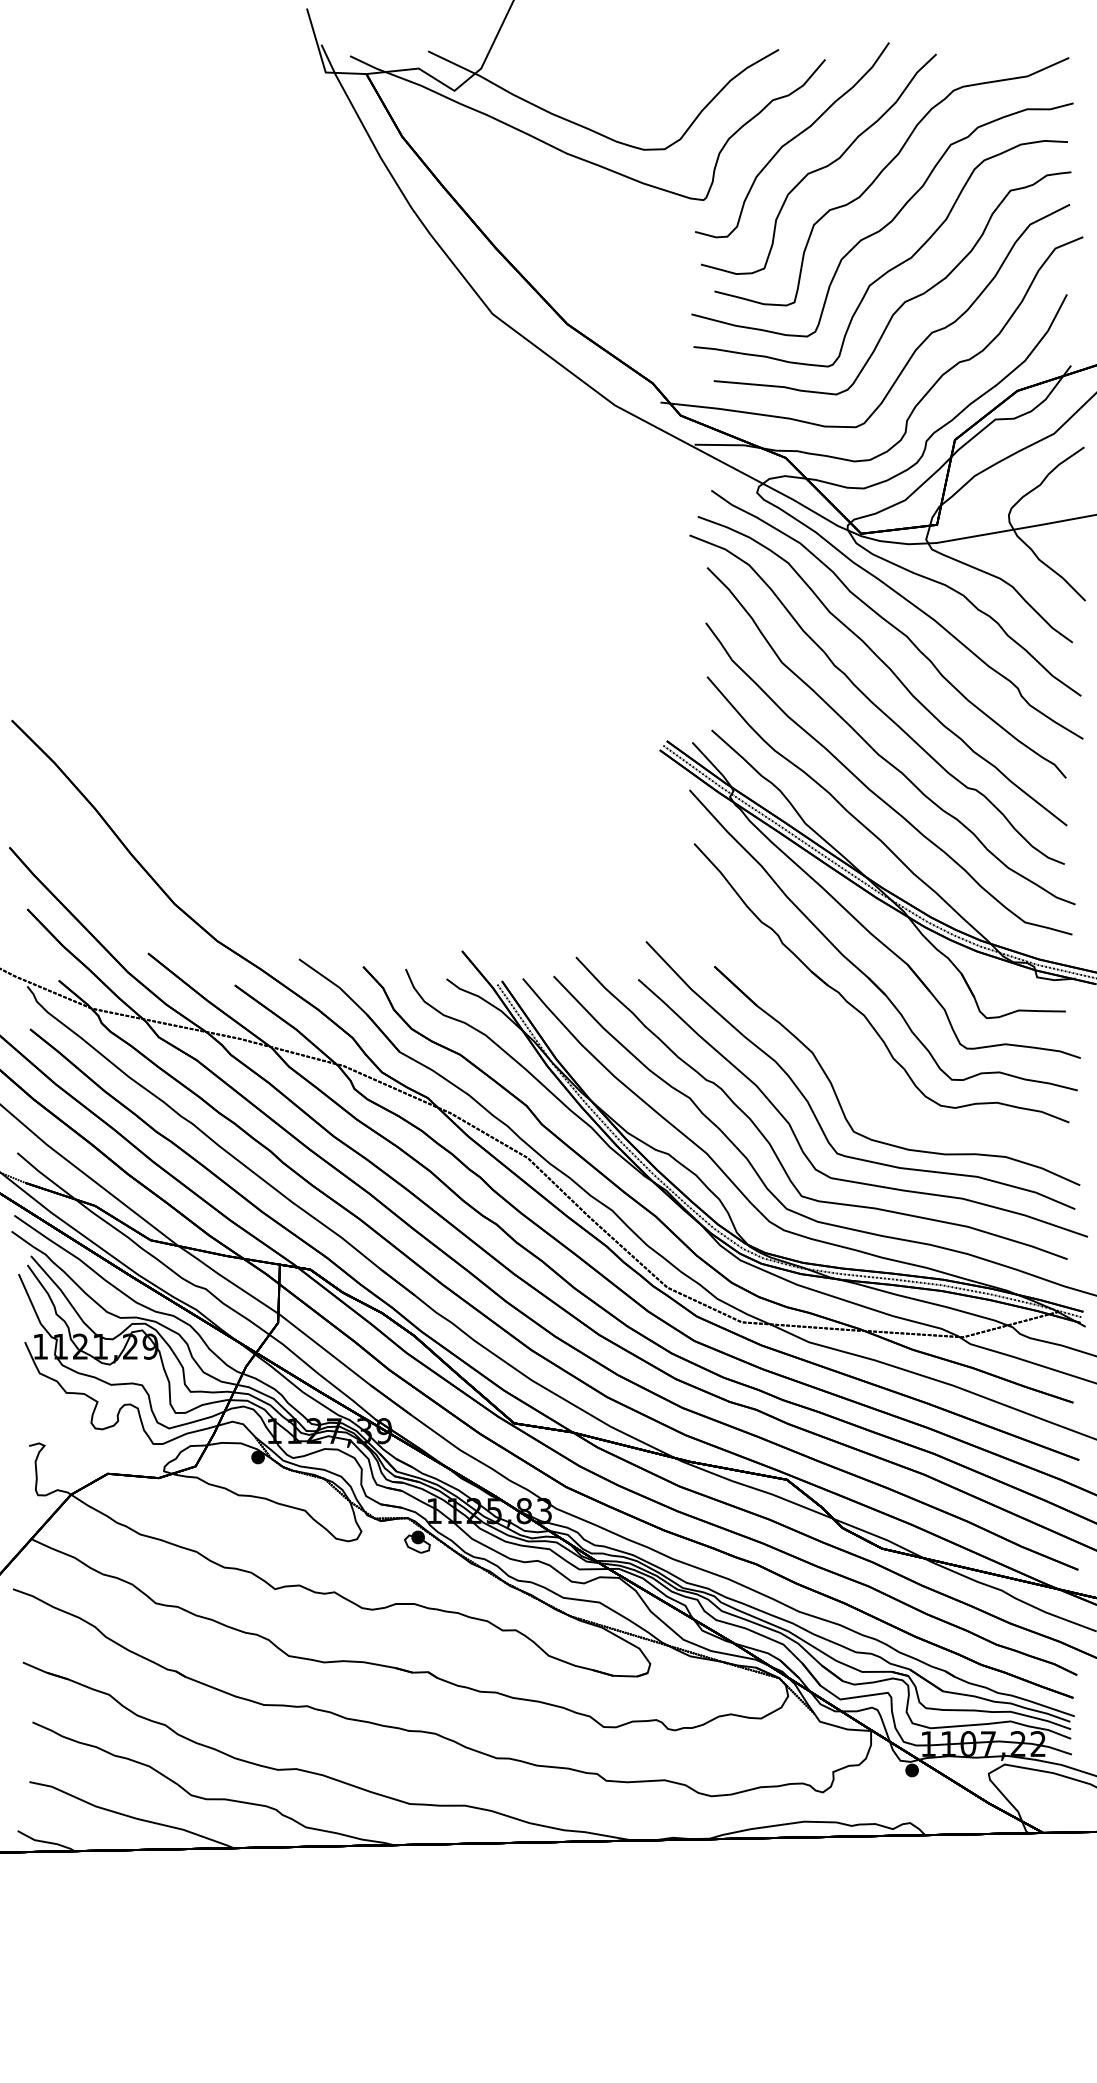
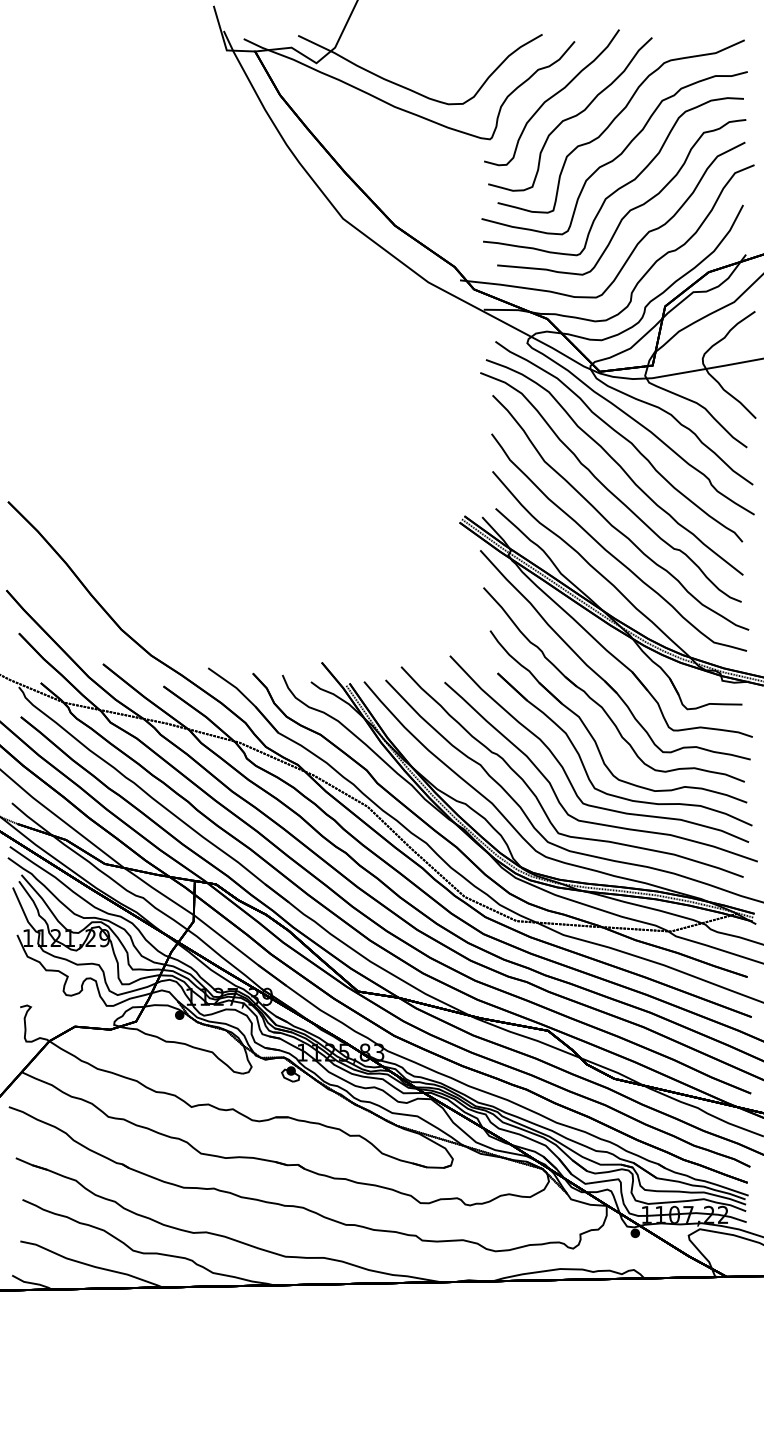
part: (846, 1048) -> (589, 730), added

